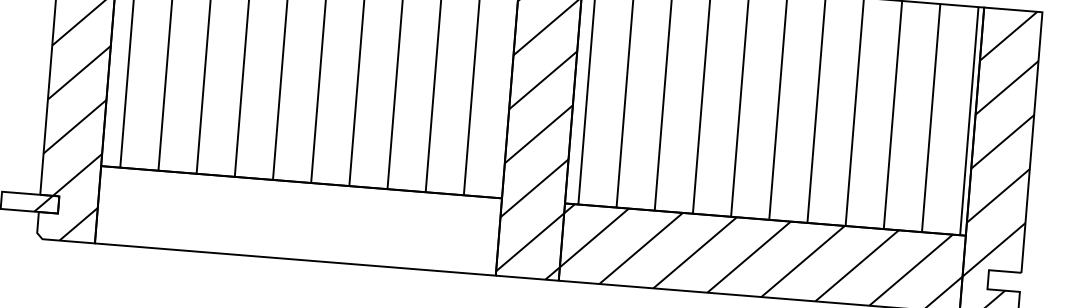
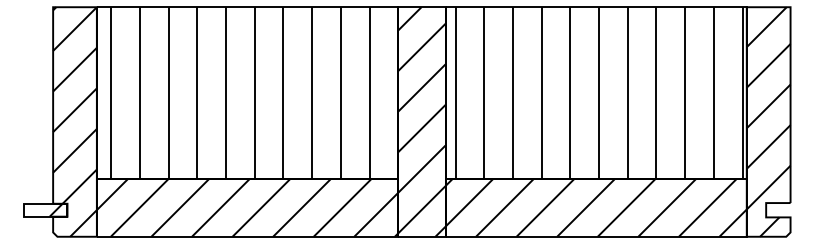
hatch: (298, 220) -> (247, 207), added

